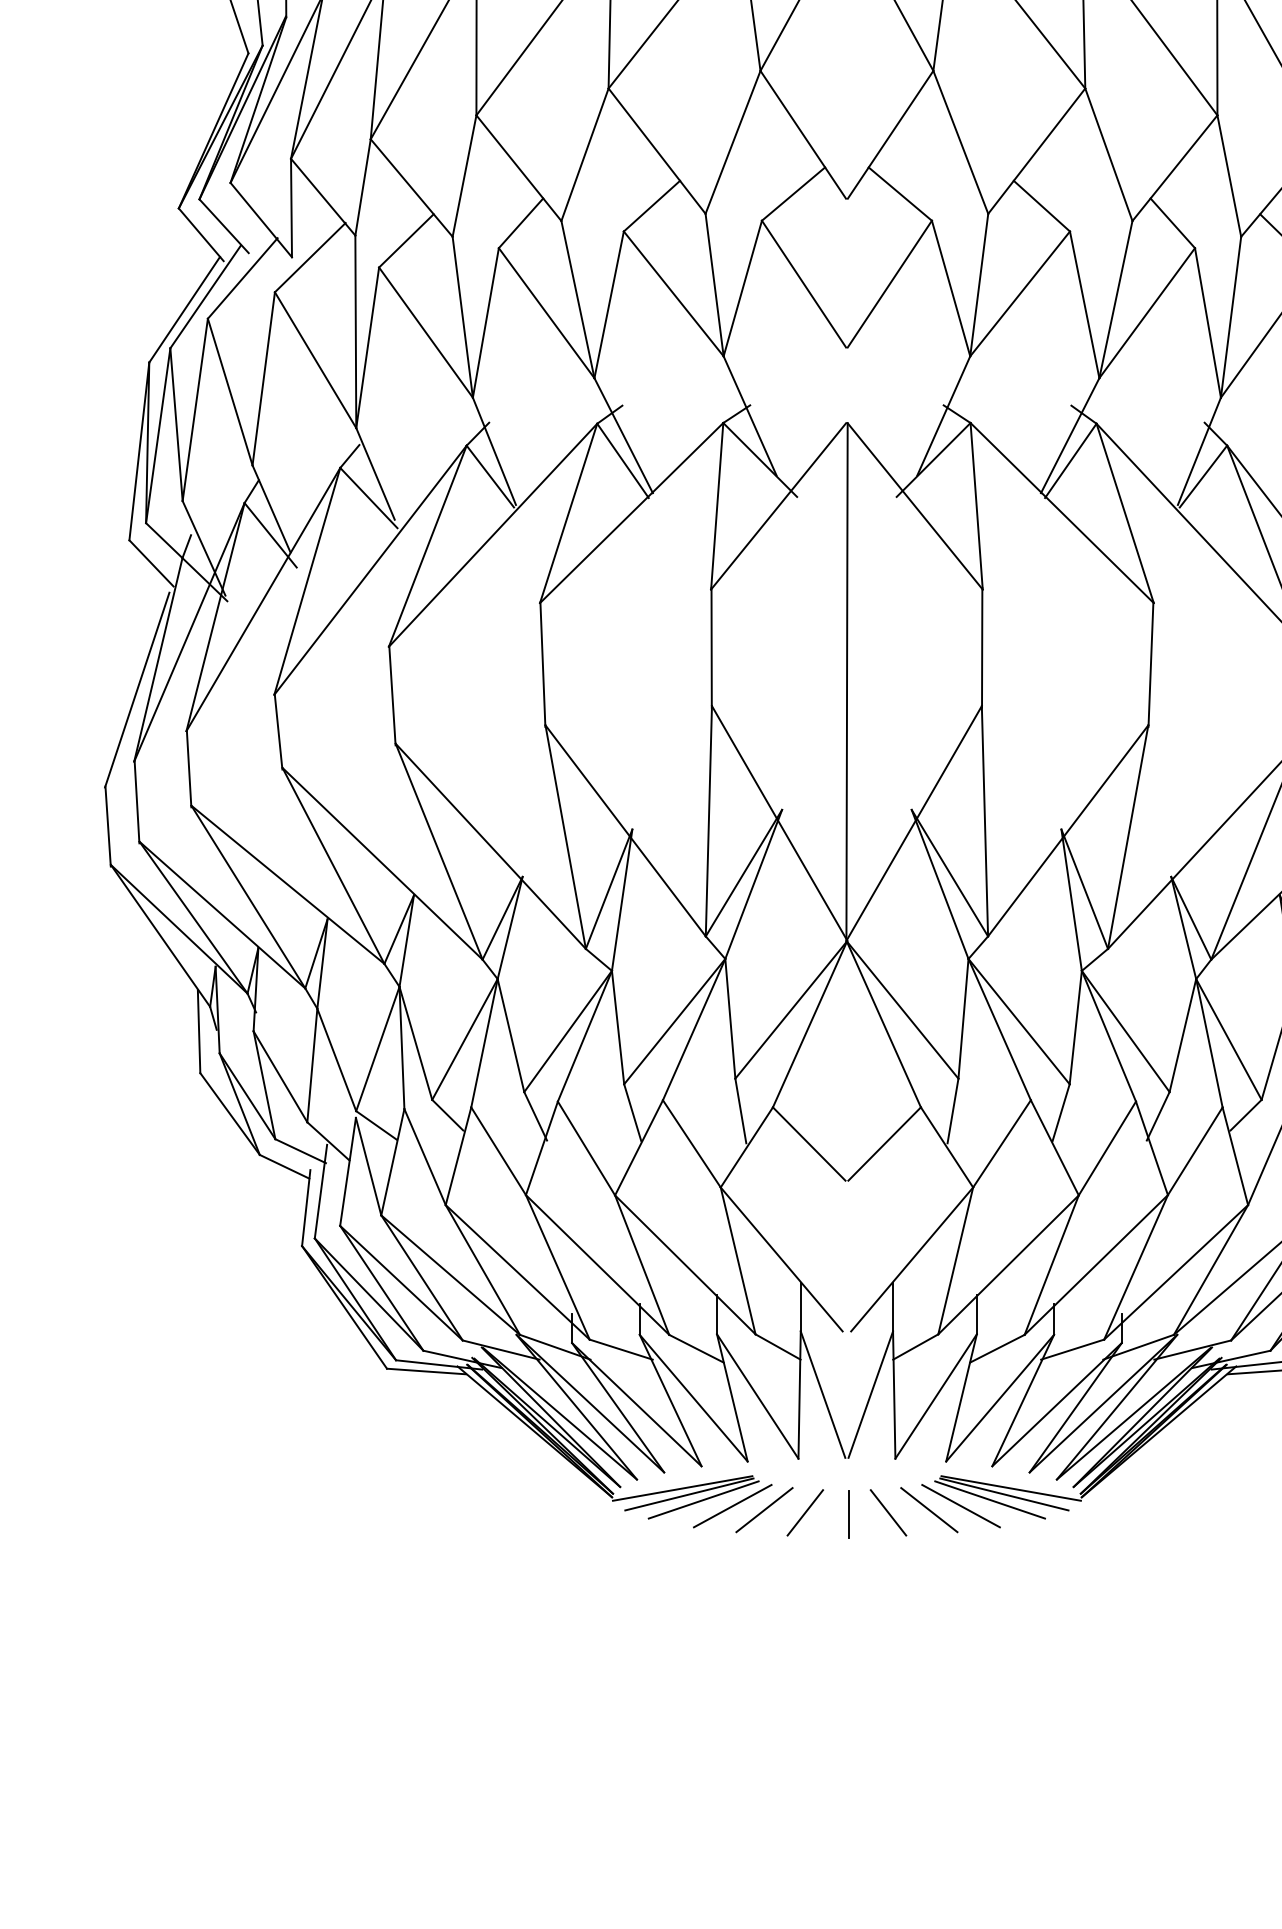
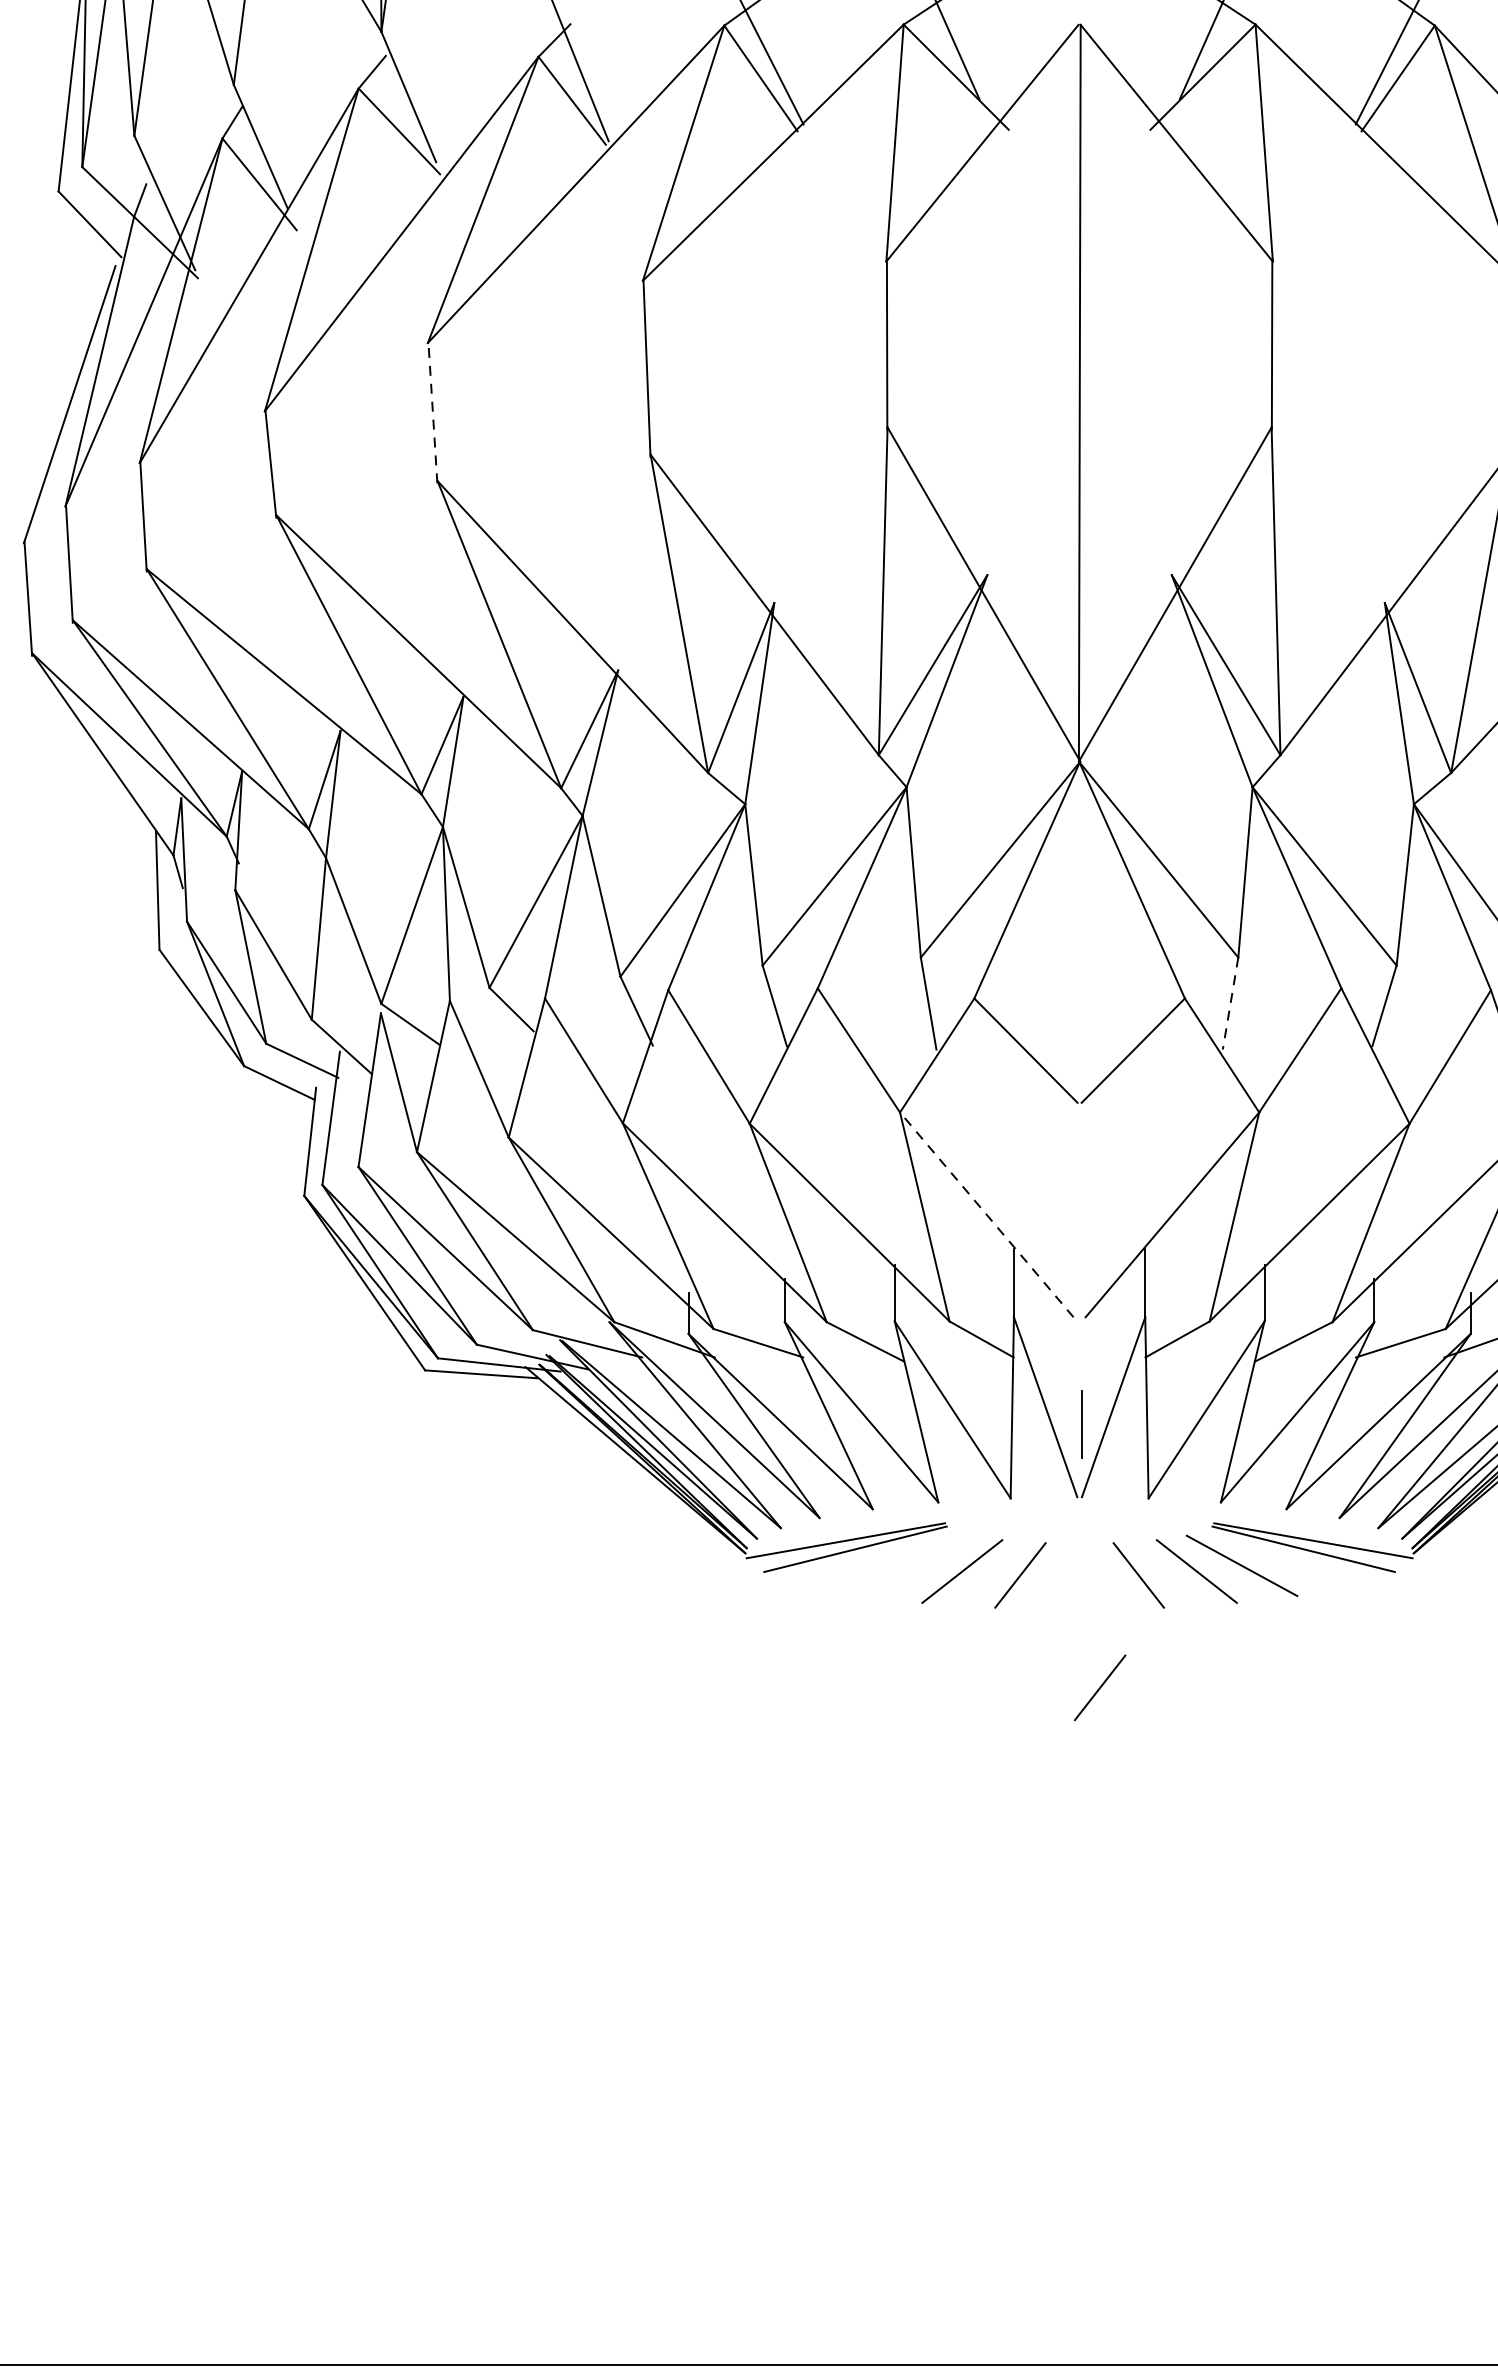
line: (392, 695) -> (432, 412), solid -> dashed
line: (953, 1110) -> (1231, 1002), solid -> dashed
line: (781, 1259) -> (986, 1214), solid -> dashed
line: (703, 1499) -> (875, 1556), removed
line: (990, 1499) -> (1283, 1556), removed
line: (732, 1505) -> (916, 1564), removed
line: (848, 1514) -> (1081, 1424), moved
line: (860, 1591) -> (1098, 1687), added

